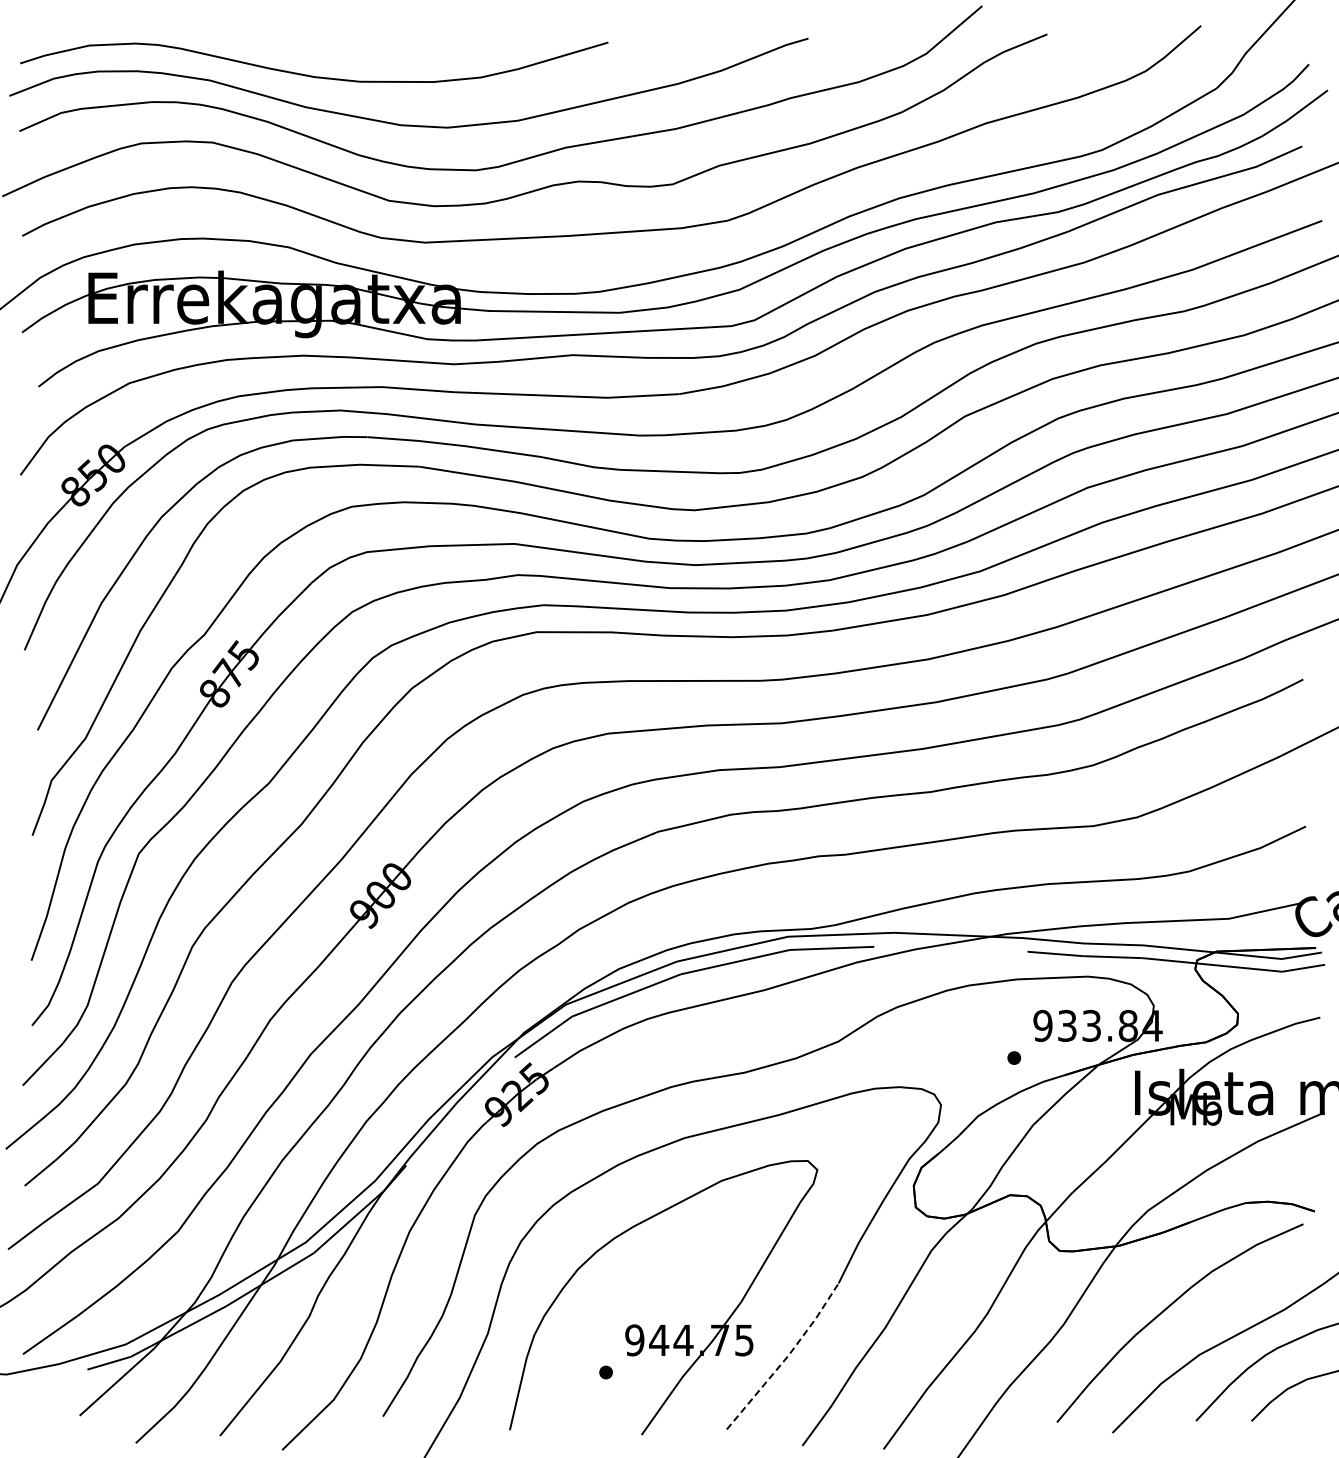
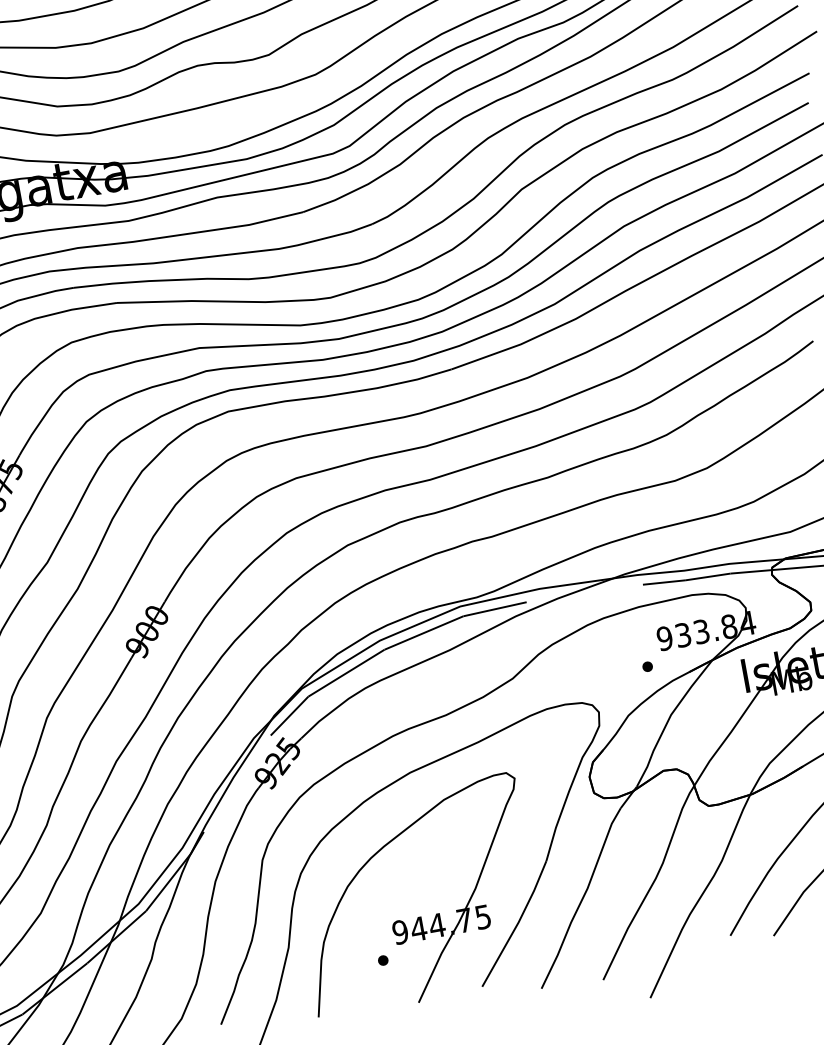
line: (786, 1357) -> (517, 924), dashed -> solid

